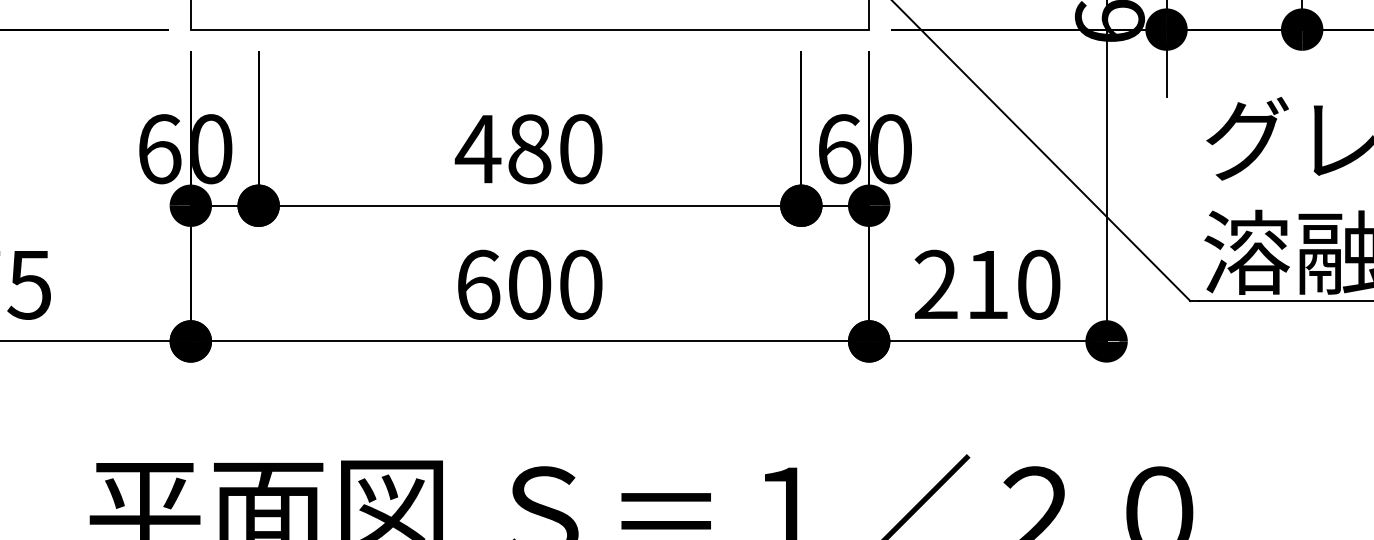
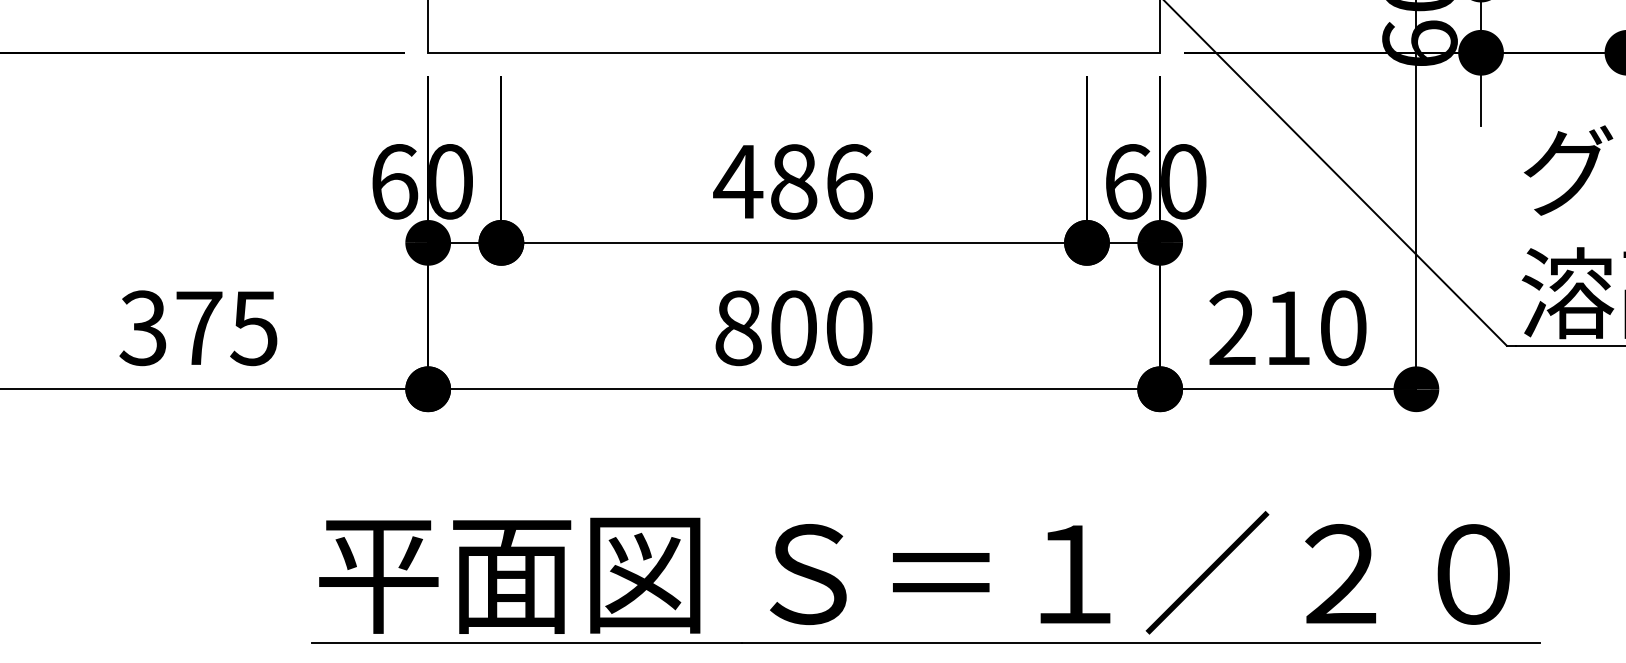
text: (581, 148) -> (849, 181), 480 -> 486
text: (478, 285) -> (738, 328), 600 -> 800

